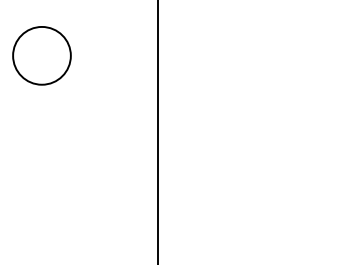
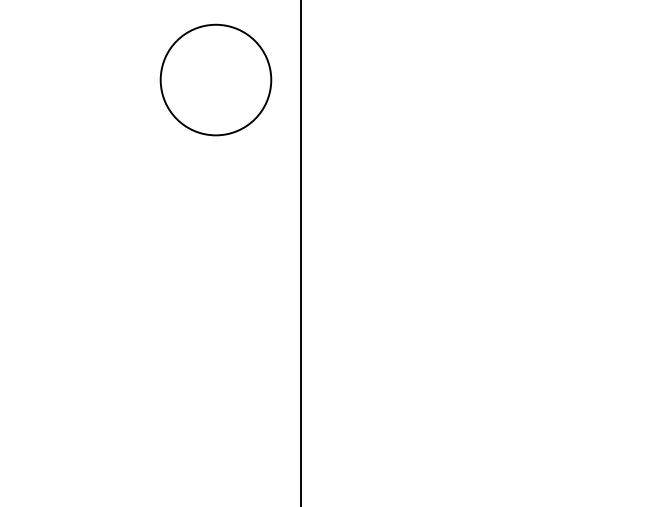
part: (41, 55) -> (215, 79), moved

